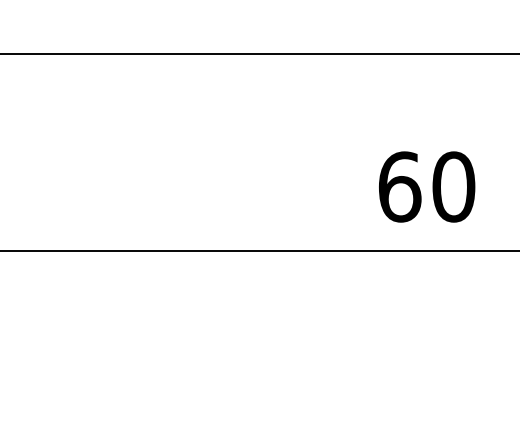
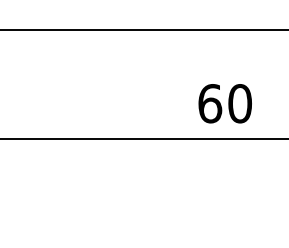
text: (425, 186) -> (224, 103), moved

